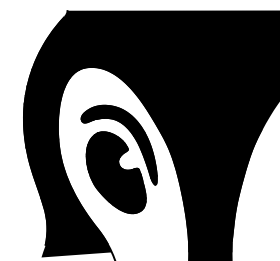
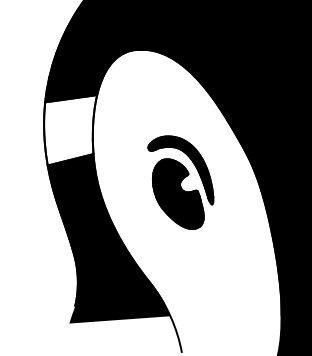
fill: (41, 122) -> (69, 129), removed
part: (118, 159) -> (179, 182), size x0.6

